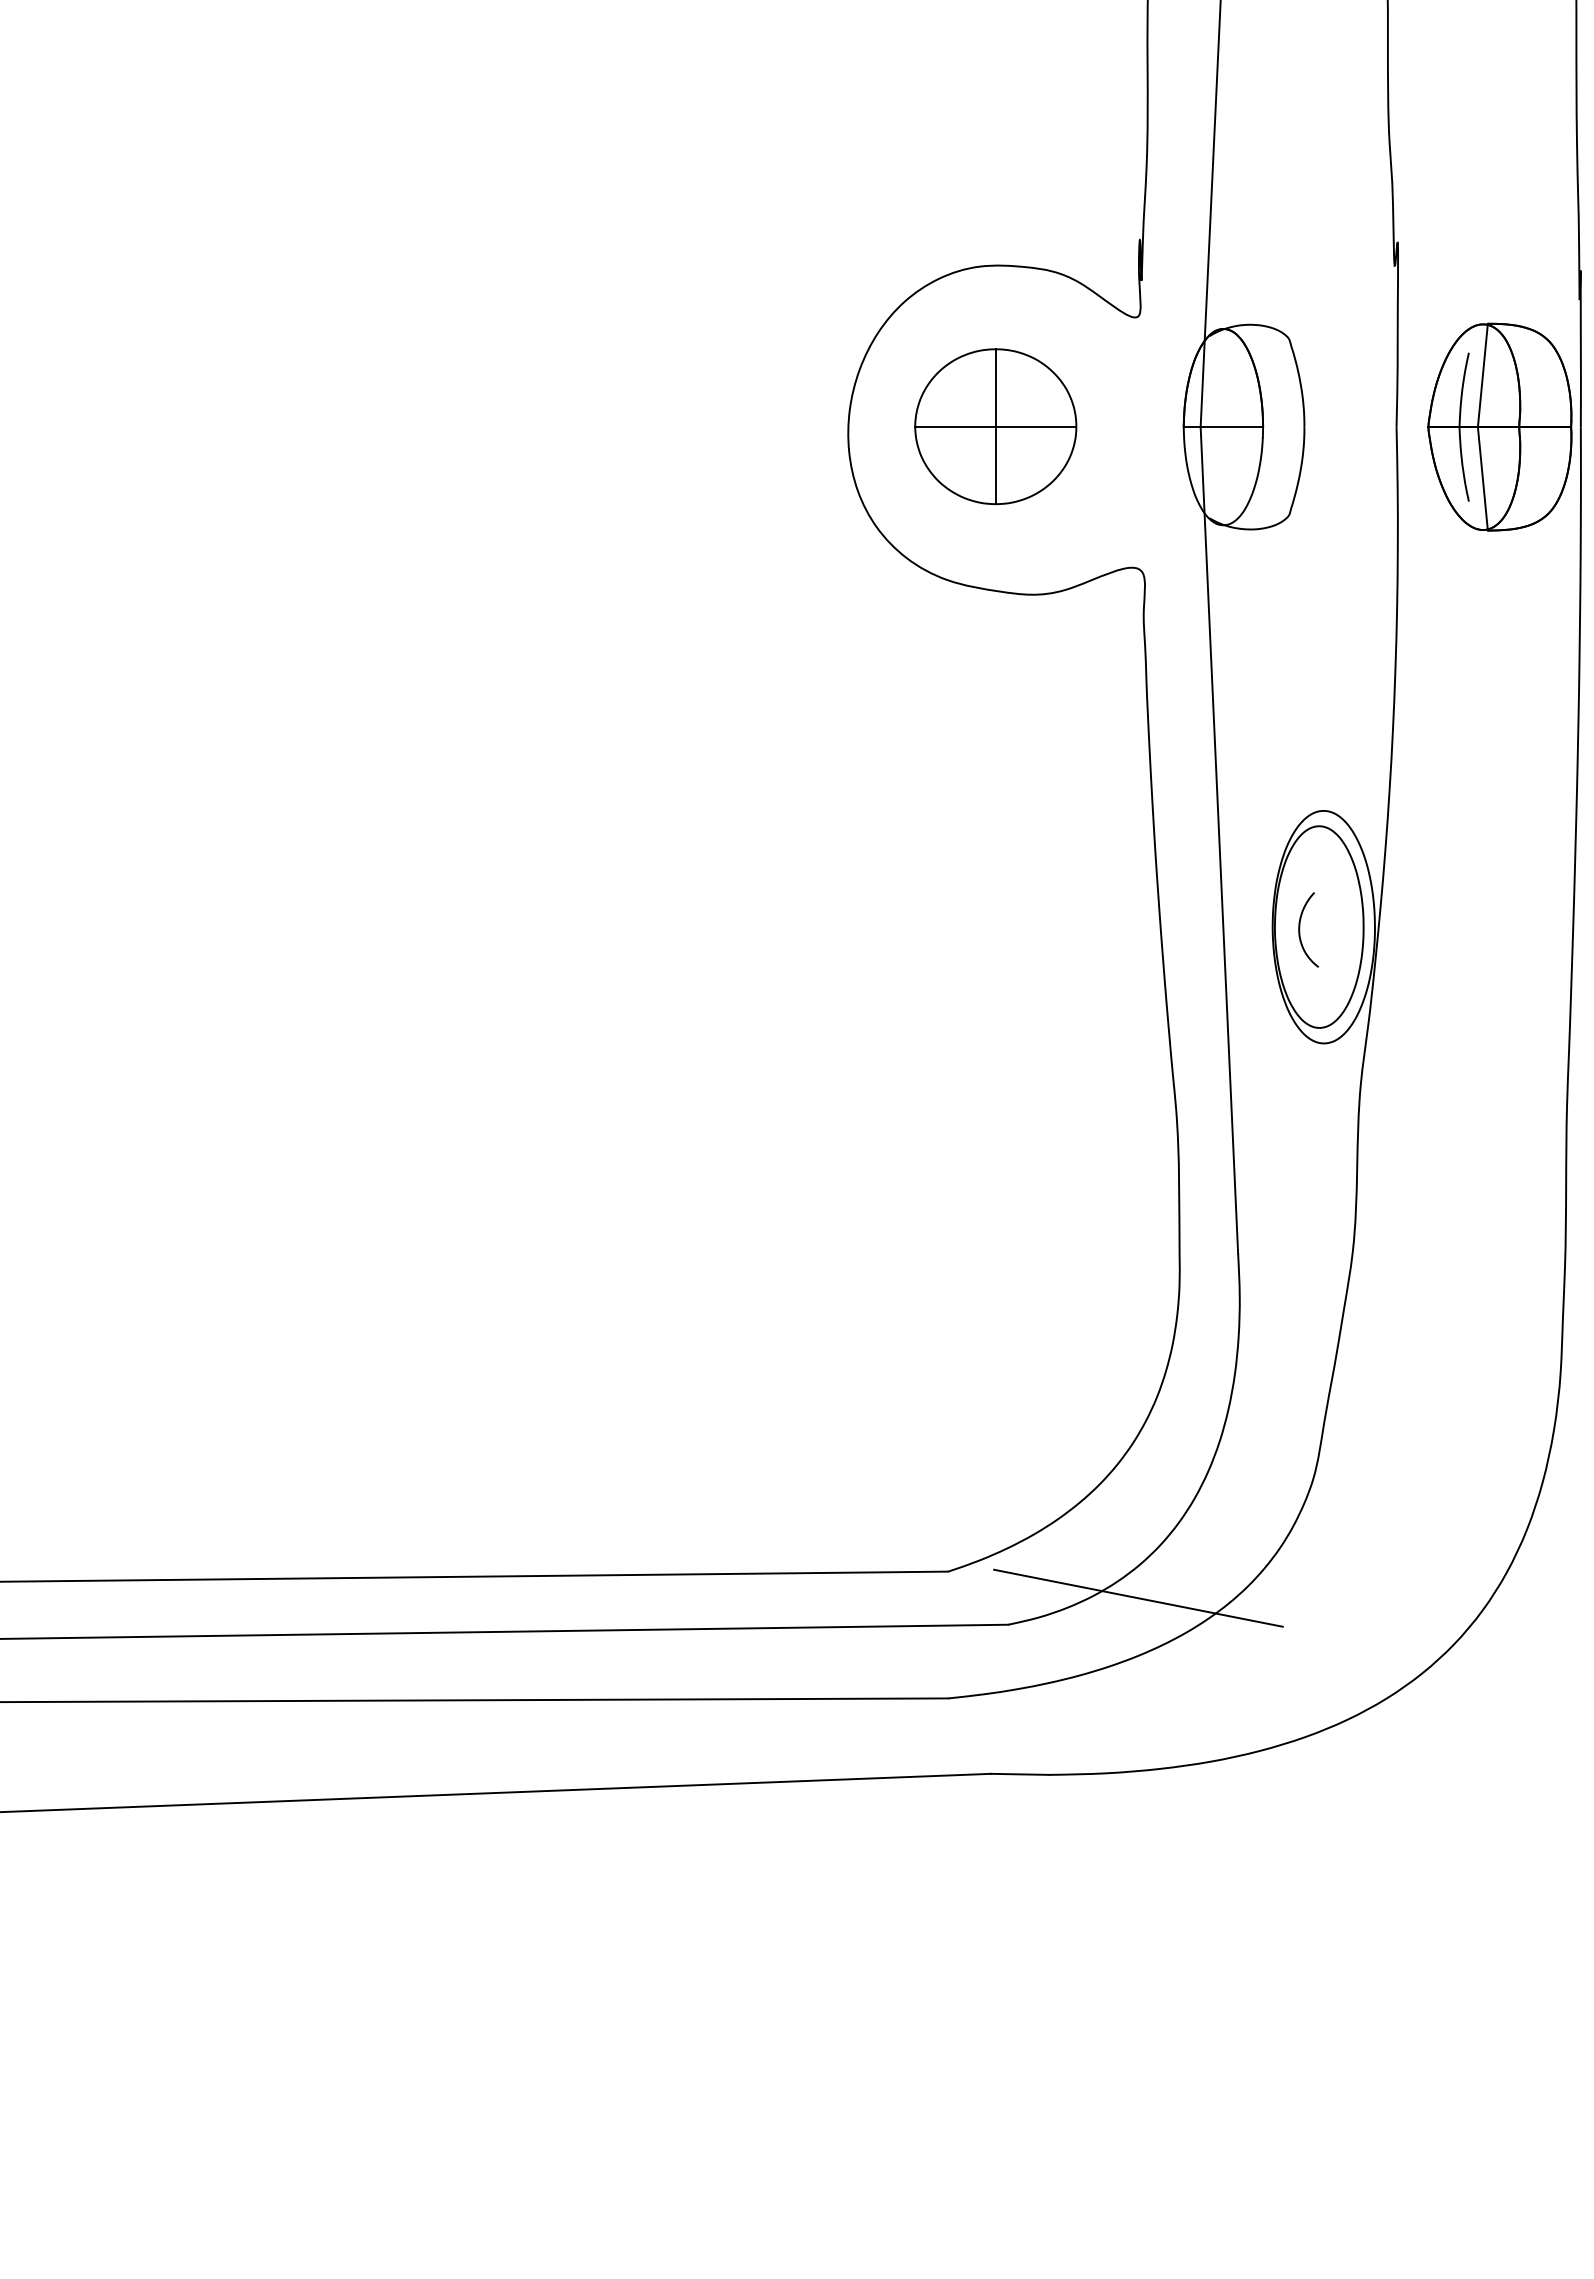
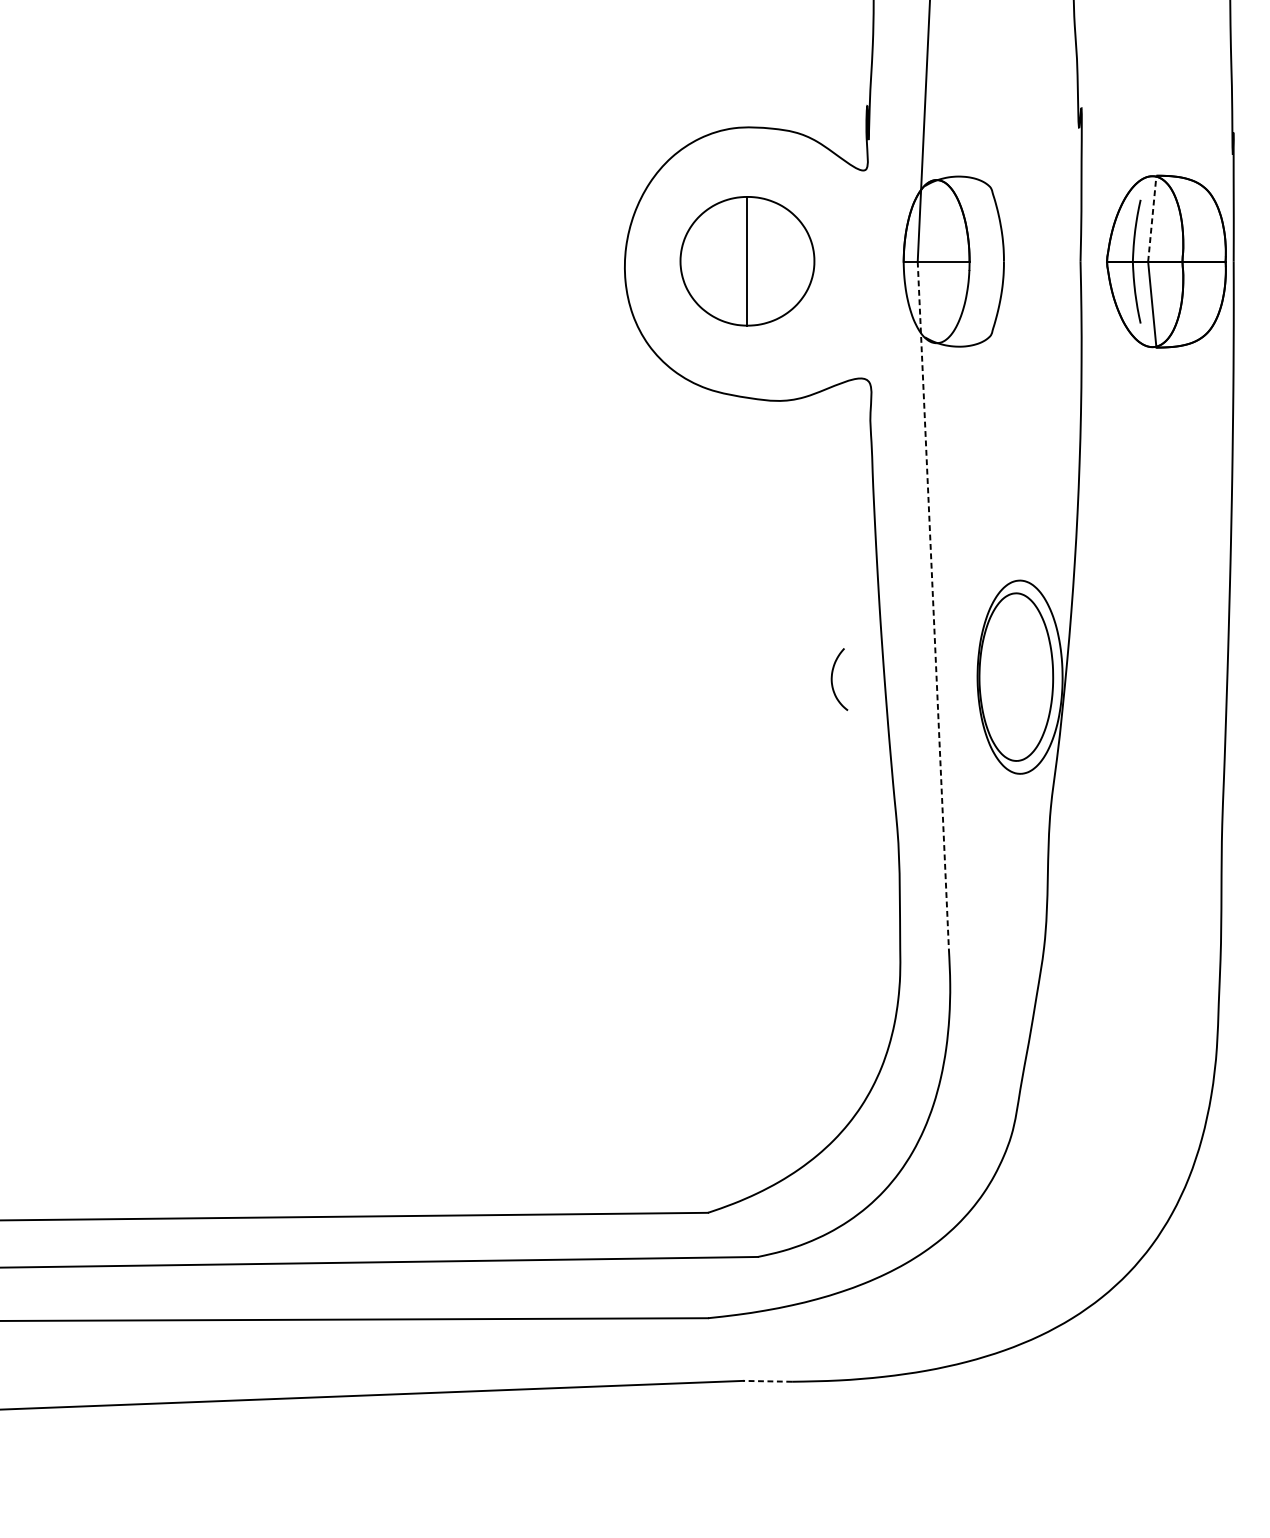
line: (1482, 375) -> (1151, 218), solid -> dashed
line: (995, 426) -> (747, 261), removed
line: (1219, 840) -> (933, 605), solid -> dashed
curve: (1300, 928) -> (832, 678), moved
line: (1138, 1597) -> (866, 1234), removed
line: (1019, 1774) -> (767, 1381), solid -> dashed

